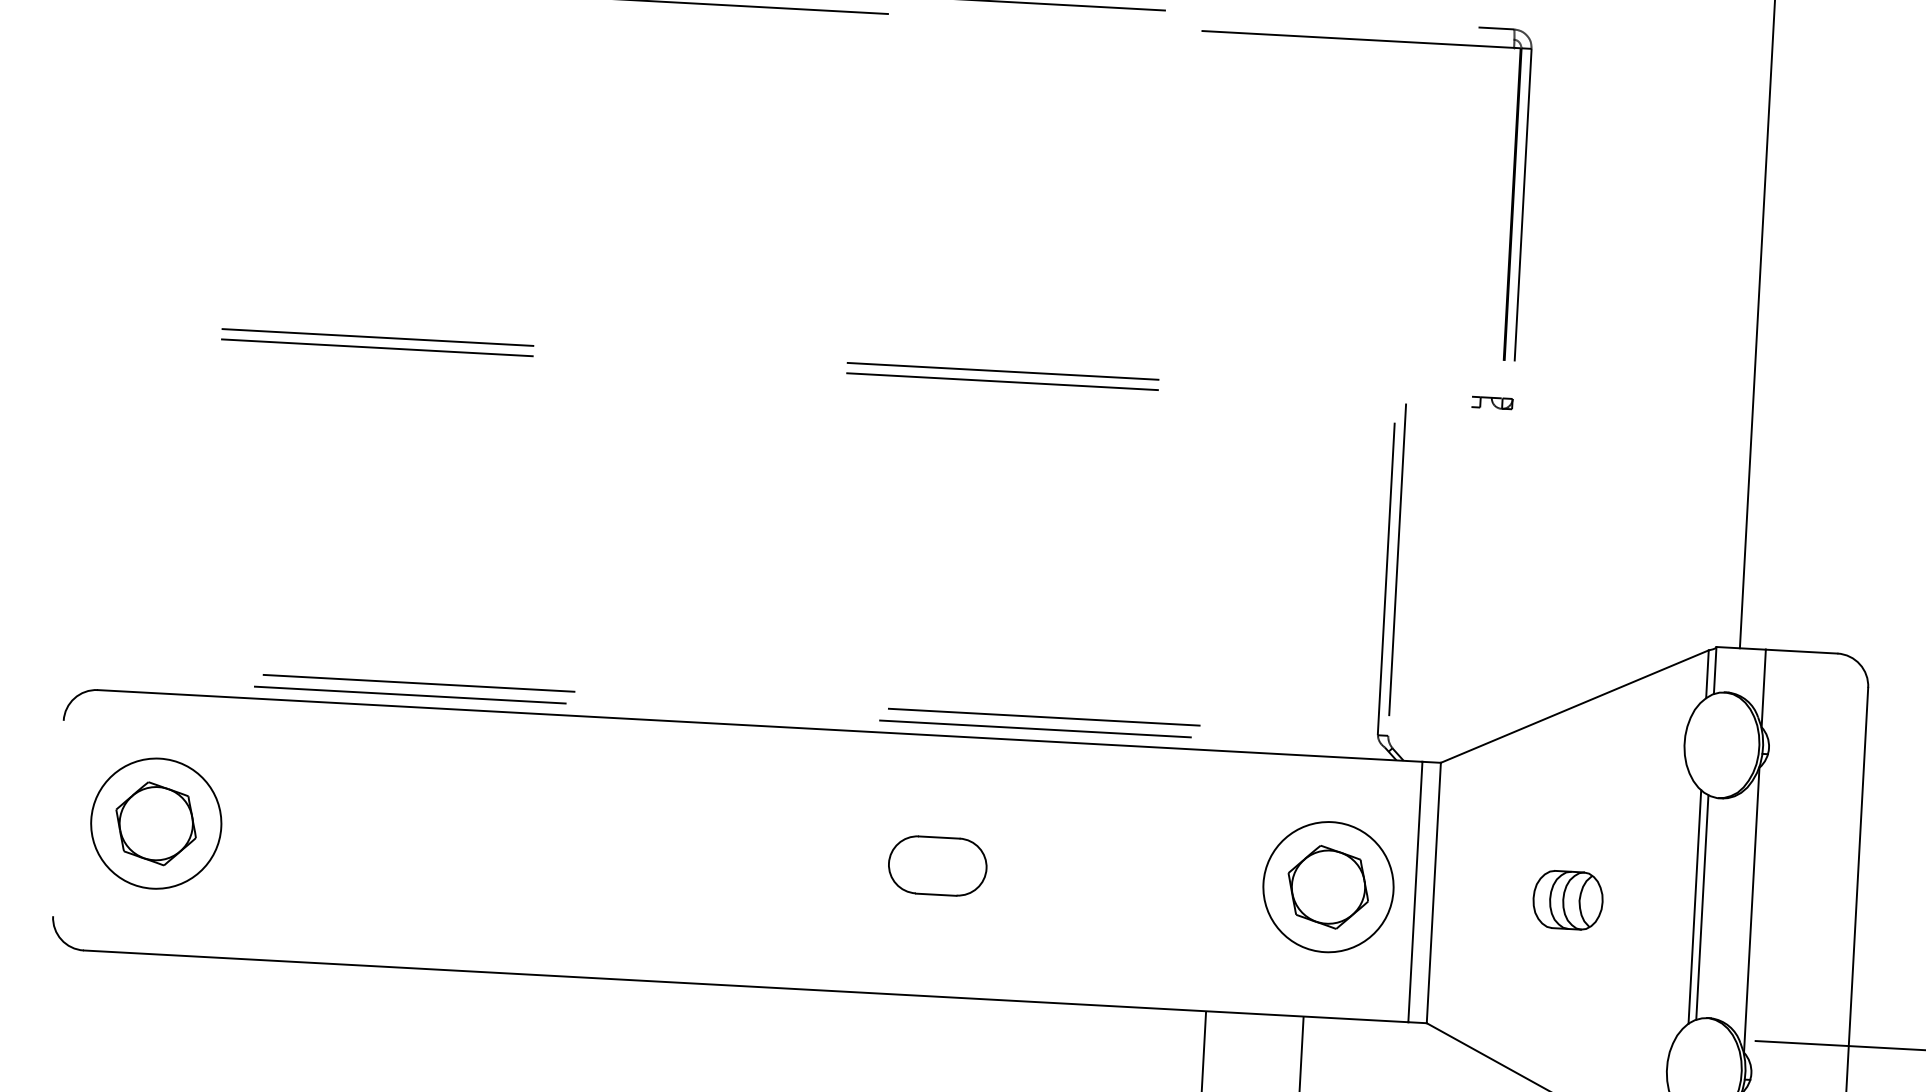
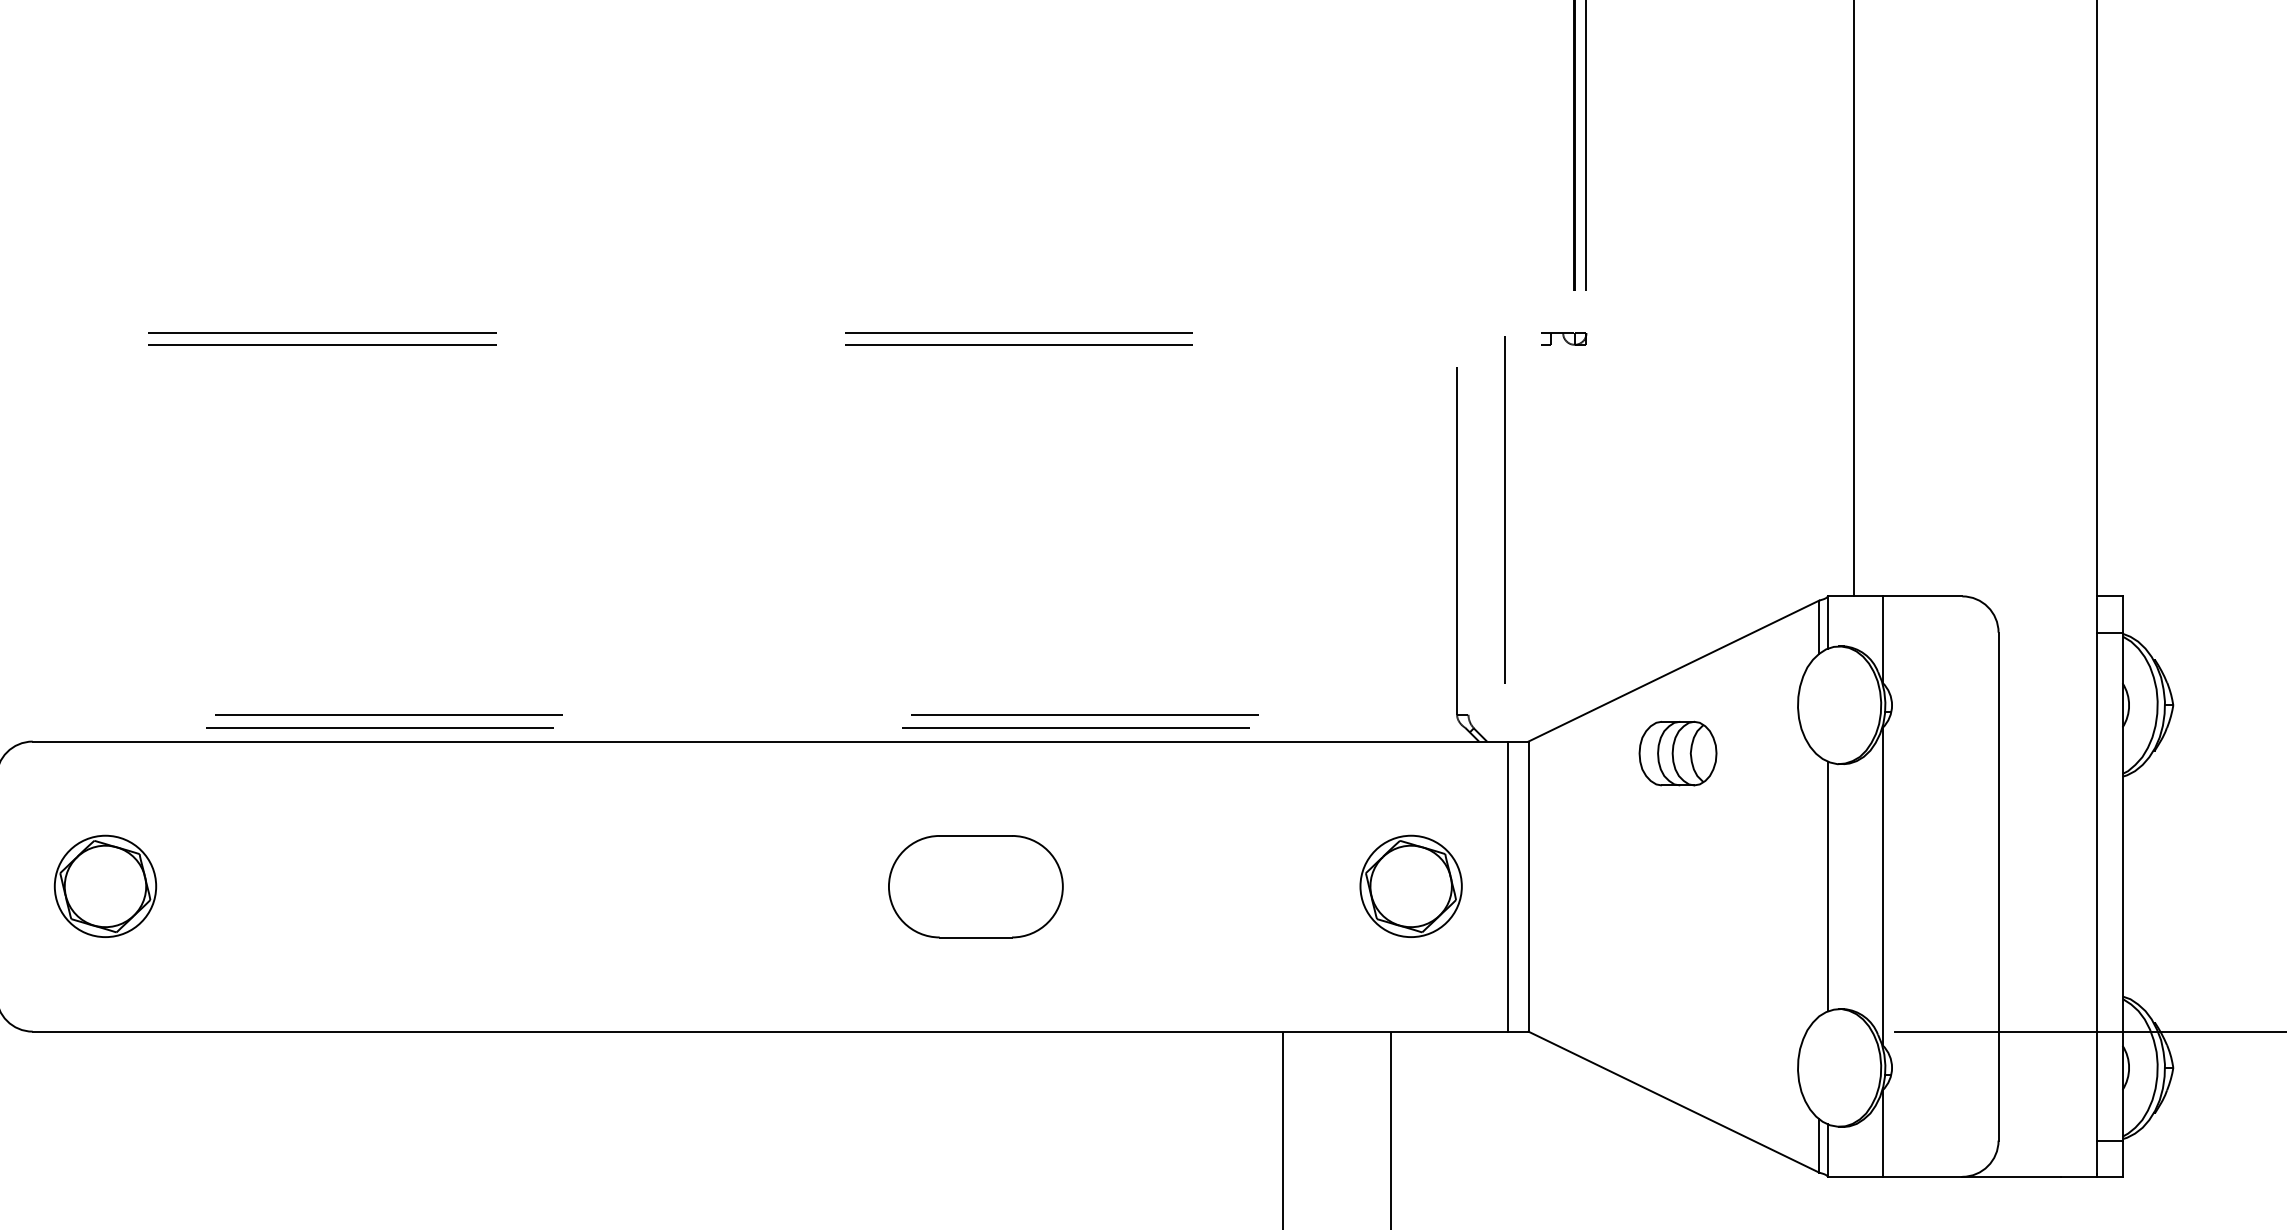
line: (1396, 559) -> (1504, 509), moved
circle: (156, 823) -> (105, 886), size x0.7
part: (937, 865) -> (975, 885), size x1.6
circle: (1327, 887) -> (1410, 886), size x0.7
part: (1567, 900) -> (1677, 753), moved
line: (1695, 907) -> (1819, 886), removed

